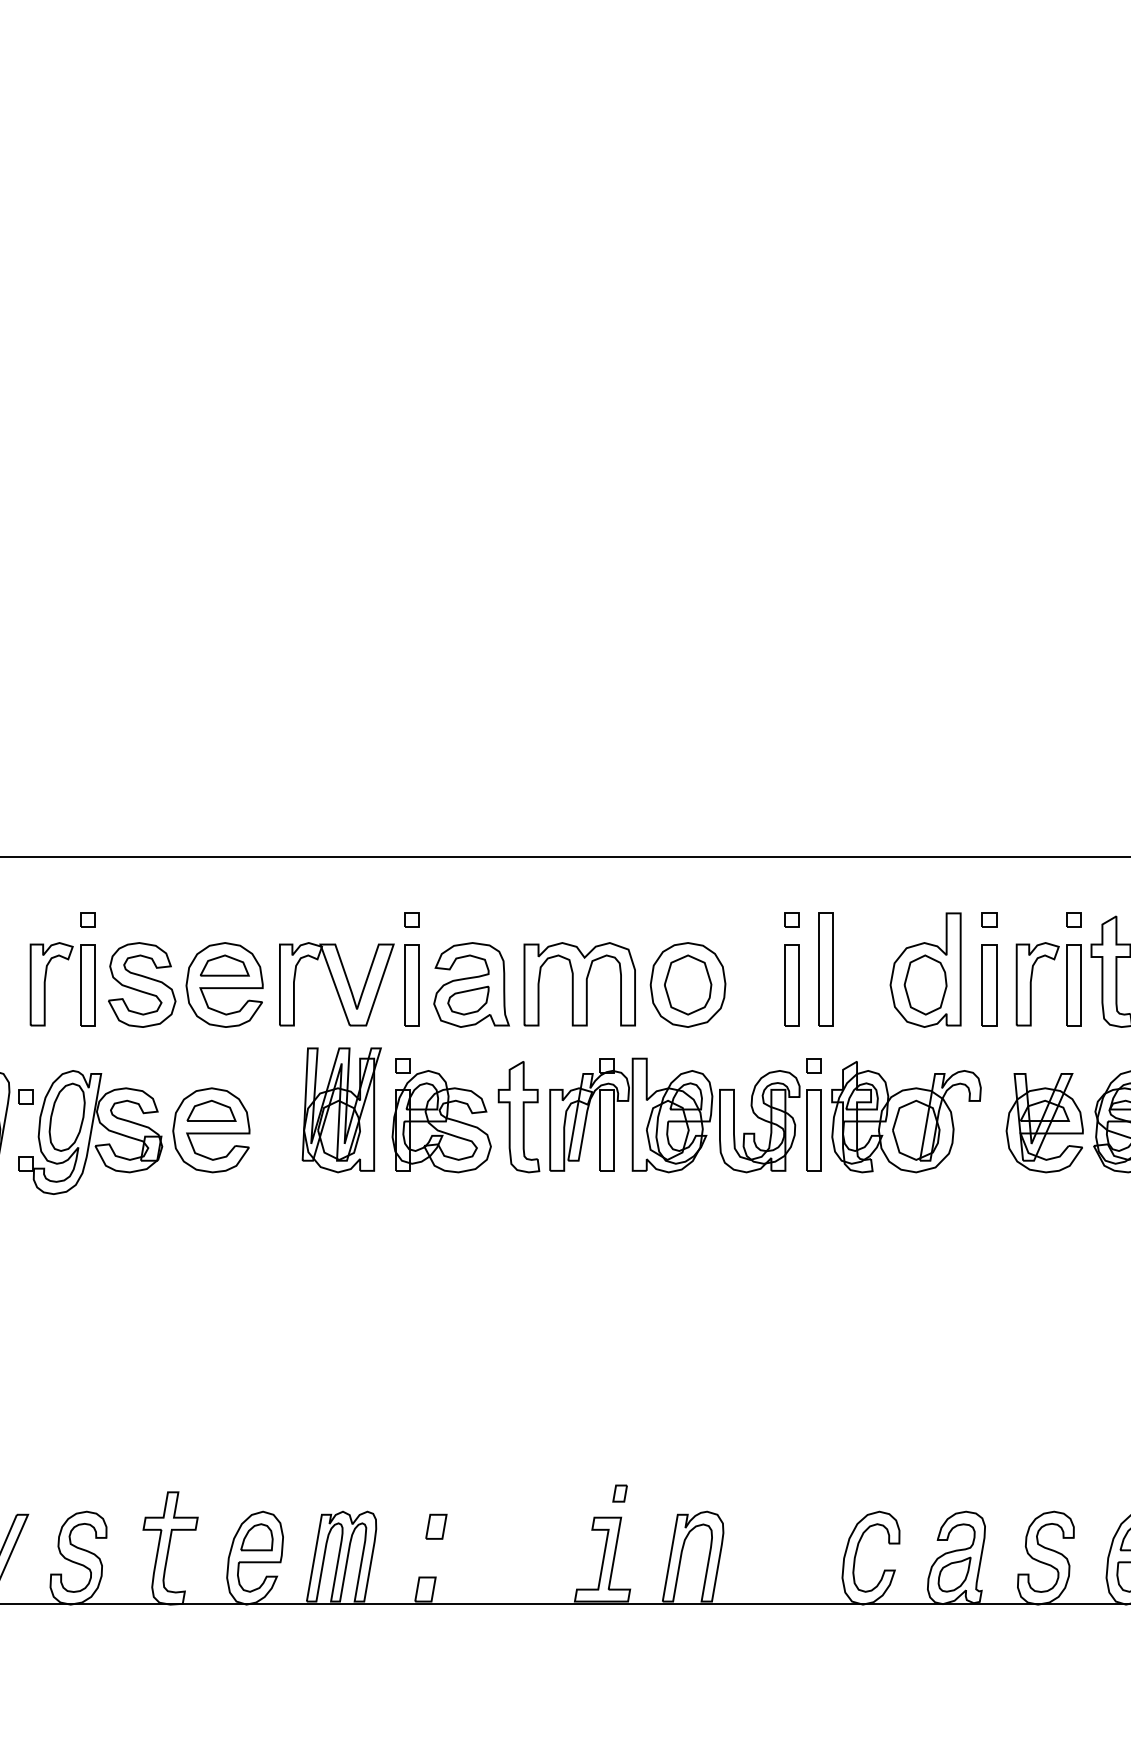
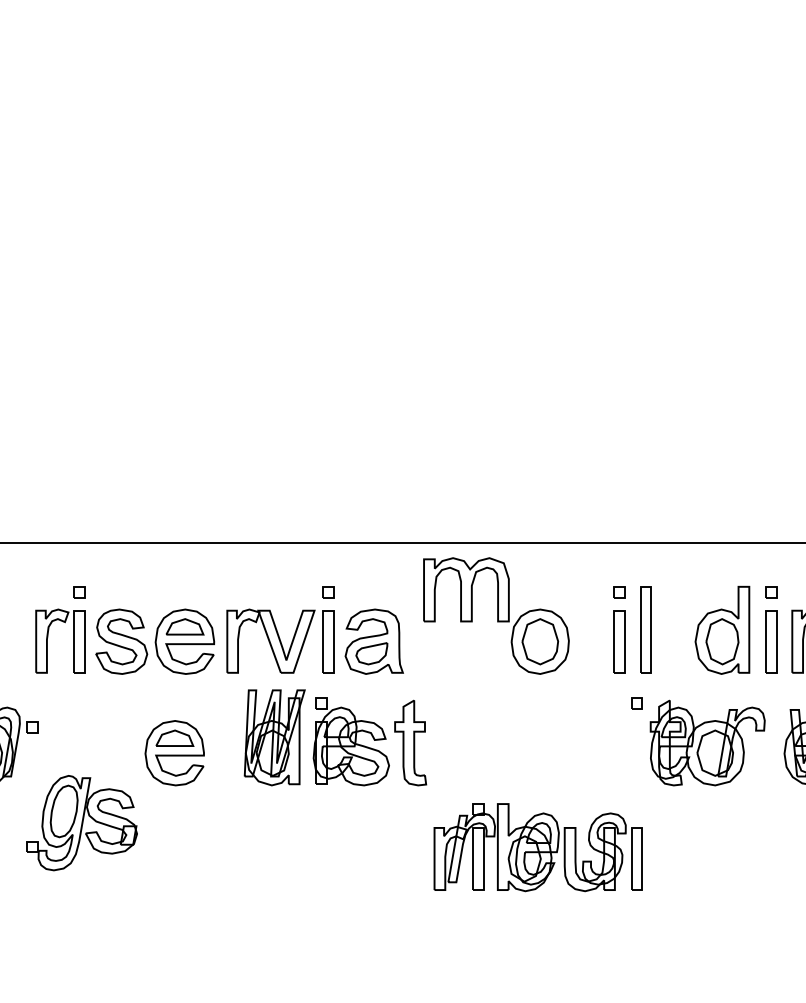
part: (579, 984) -> (466, 589), moved
part: (685, 1115) -> (538, 847), moved
part: (90, 1132) -> (82, 823), moved

